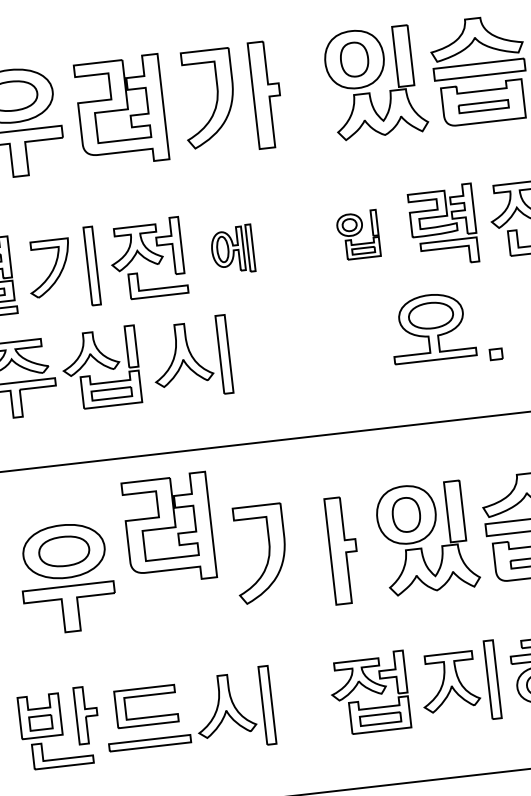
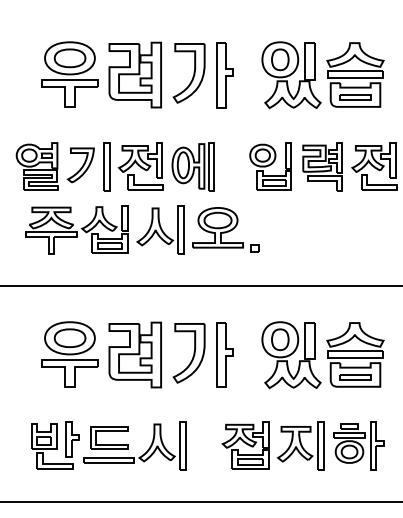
part: (358, 234) -> (270, 166), size x1.67
part: (231, 249) -> (192, 166), size x1.67
part: (444, 328) -> (225, 229), moved
part: (167, 528) -> (134, 354), moved
part: (343, 549) -> (224, 354), moved

